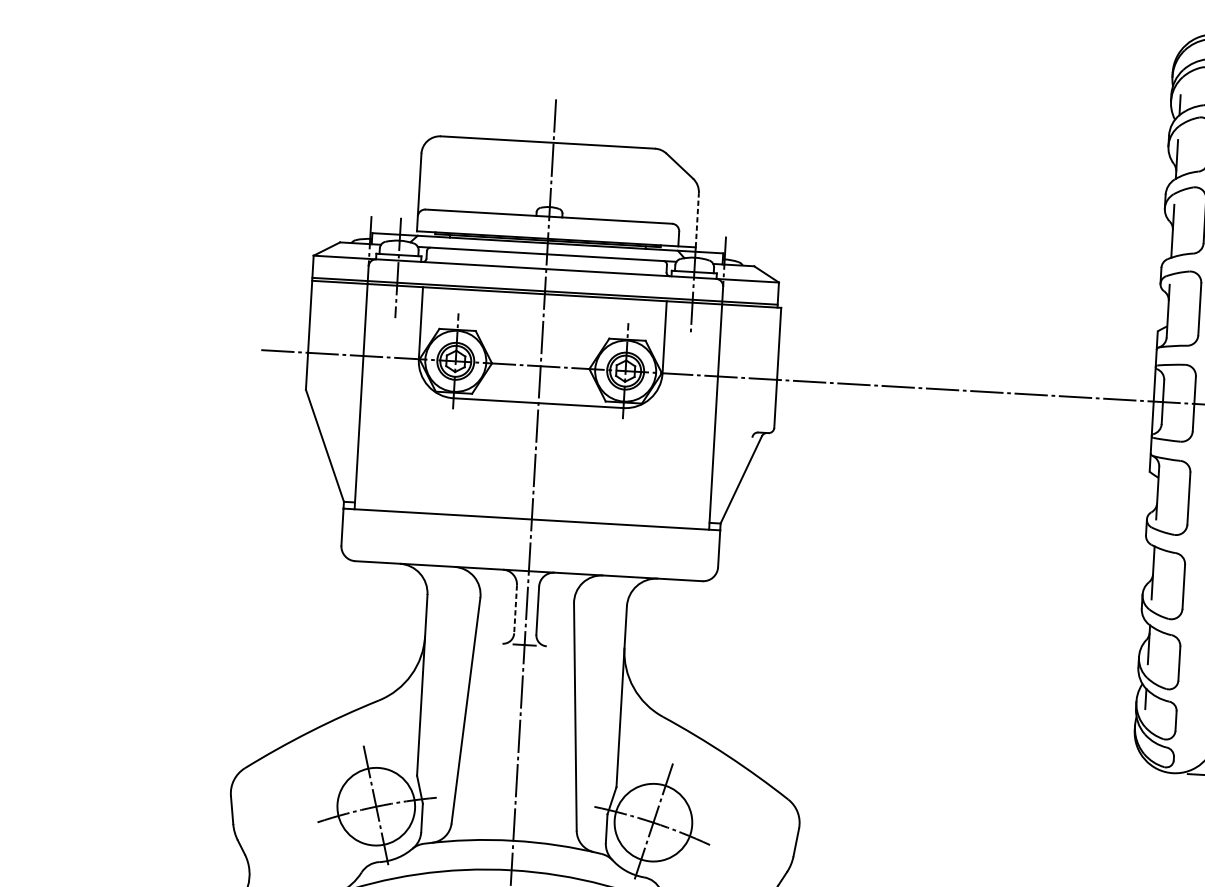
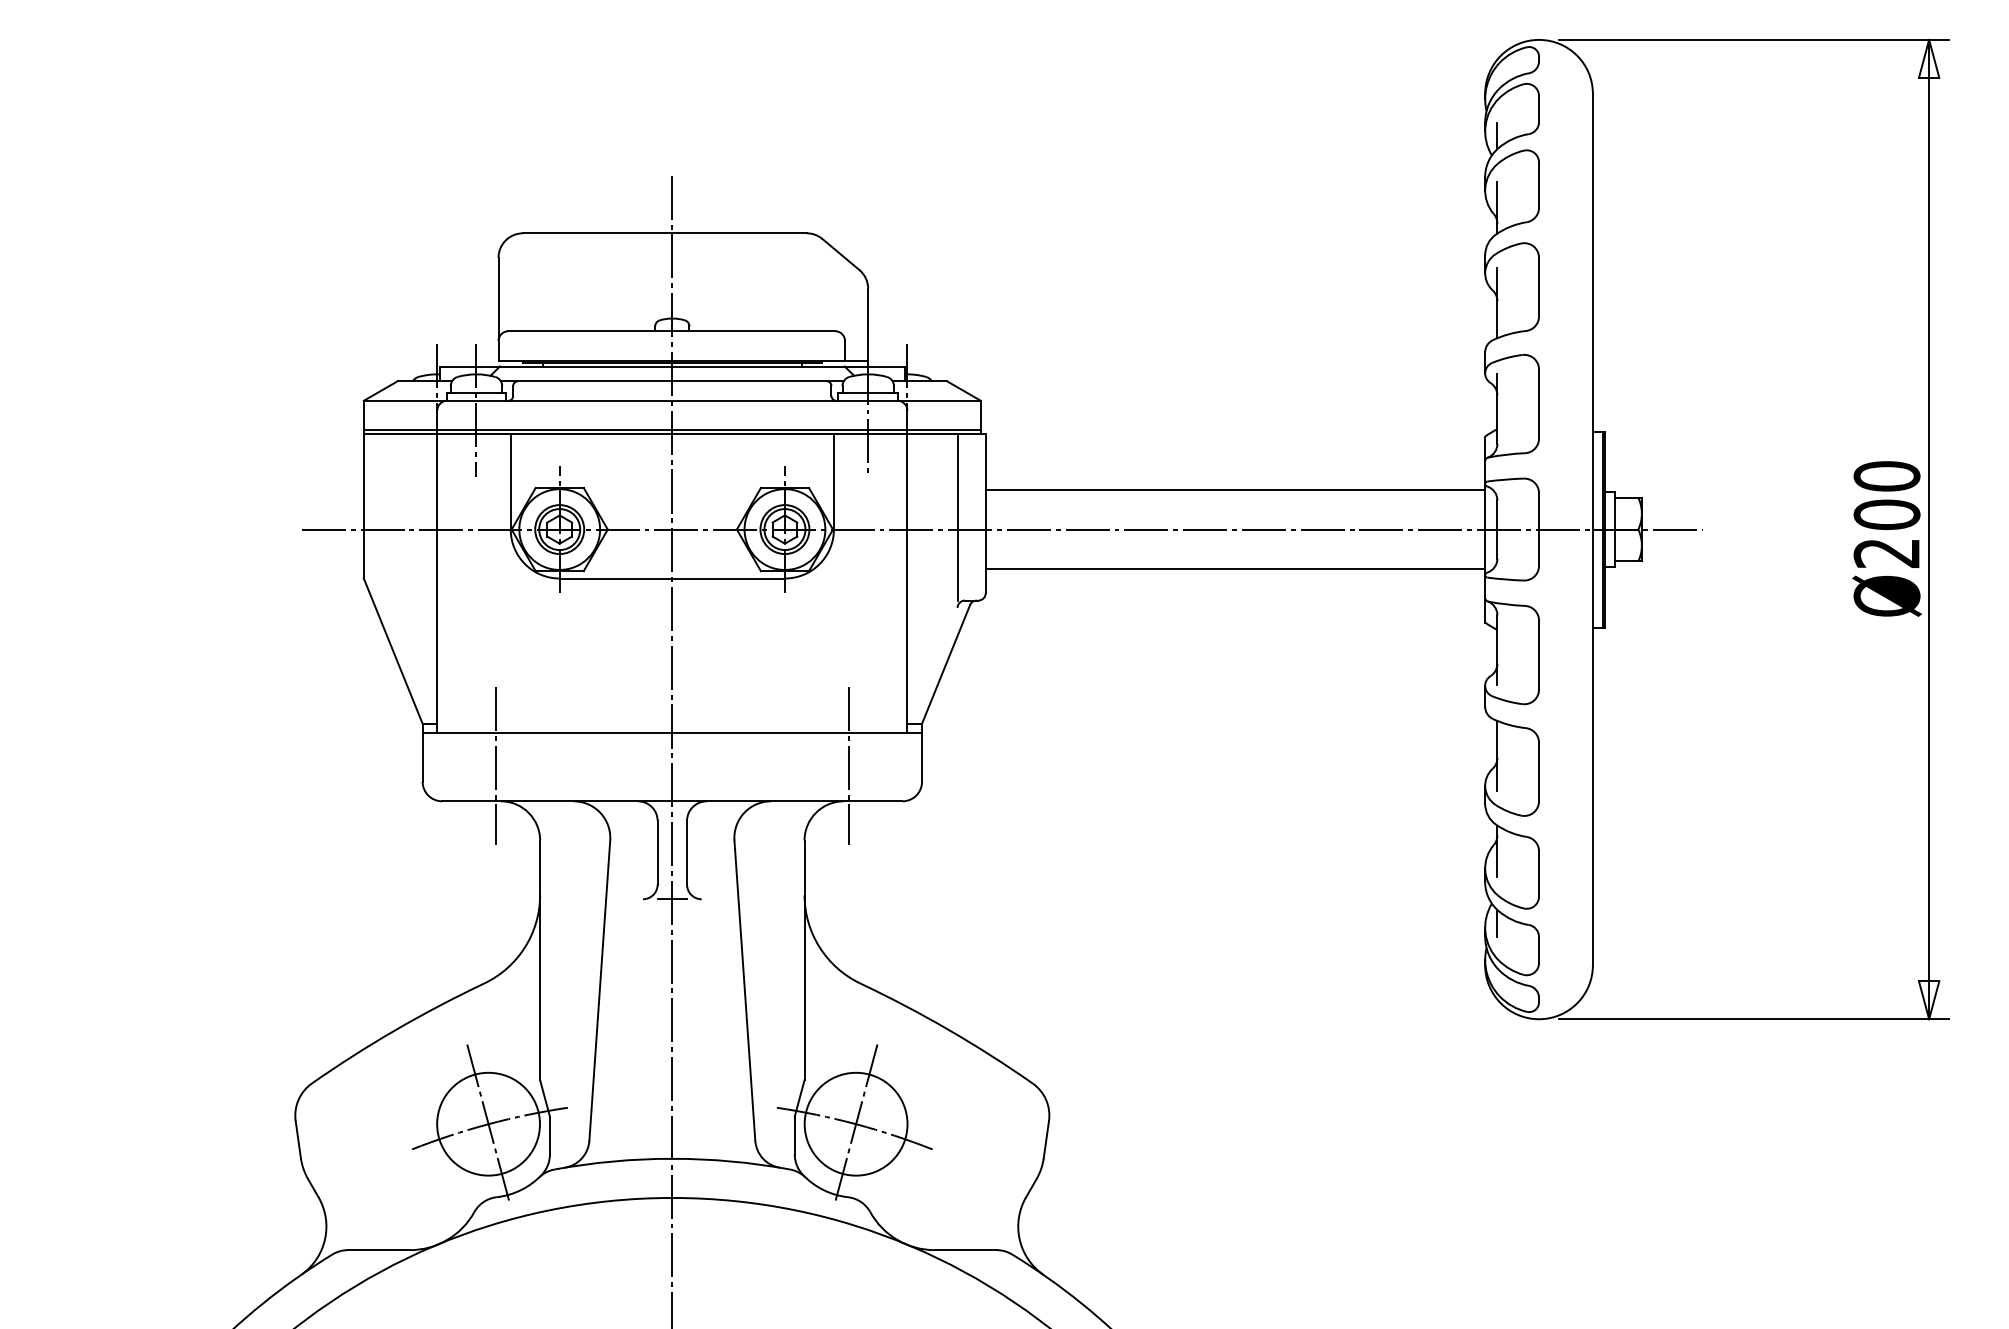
line: (697, 220) -> (868, 324), dashed -> solid
line: (967, 361) -> (1235, 490), added
line: (756, 369) -> (957, 517), added
line: (963, 420) -> (1235, 568), added
line: (397, 536) -> (495, 765), added
line: (663, 551) -> (848, 765), added
line: (515, 609) -> (657, 852), dashed -> solid

